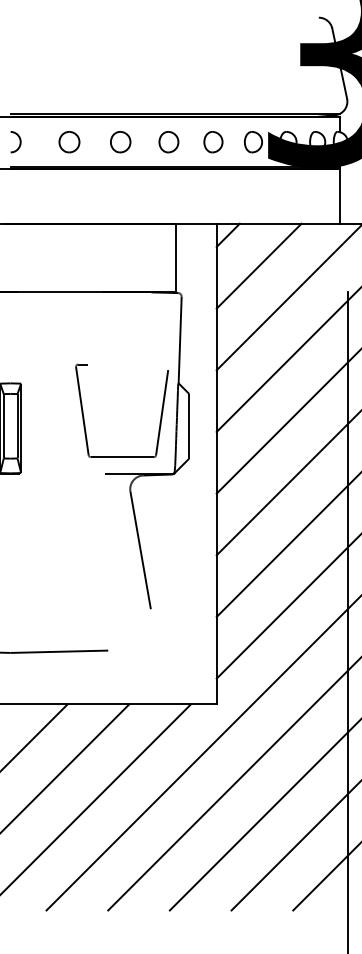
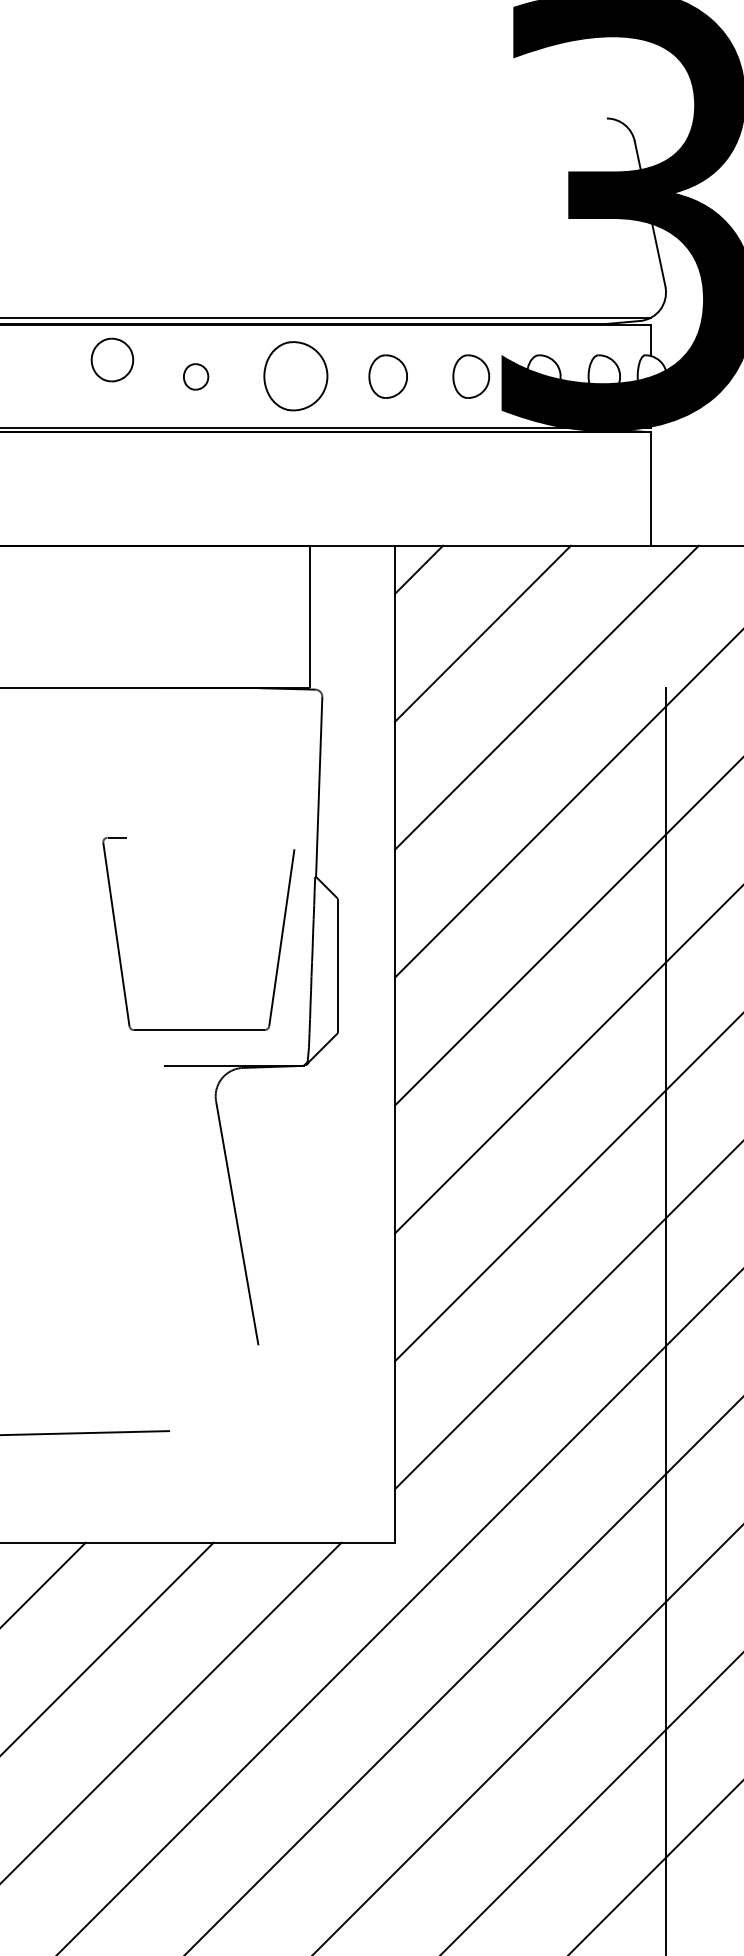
part: (69, 142) -> (112, 360), moved
part: (120, 142) -> (195, 377), size x0.6
part: (168, 142) -> (295, 377), size x1.6

